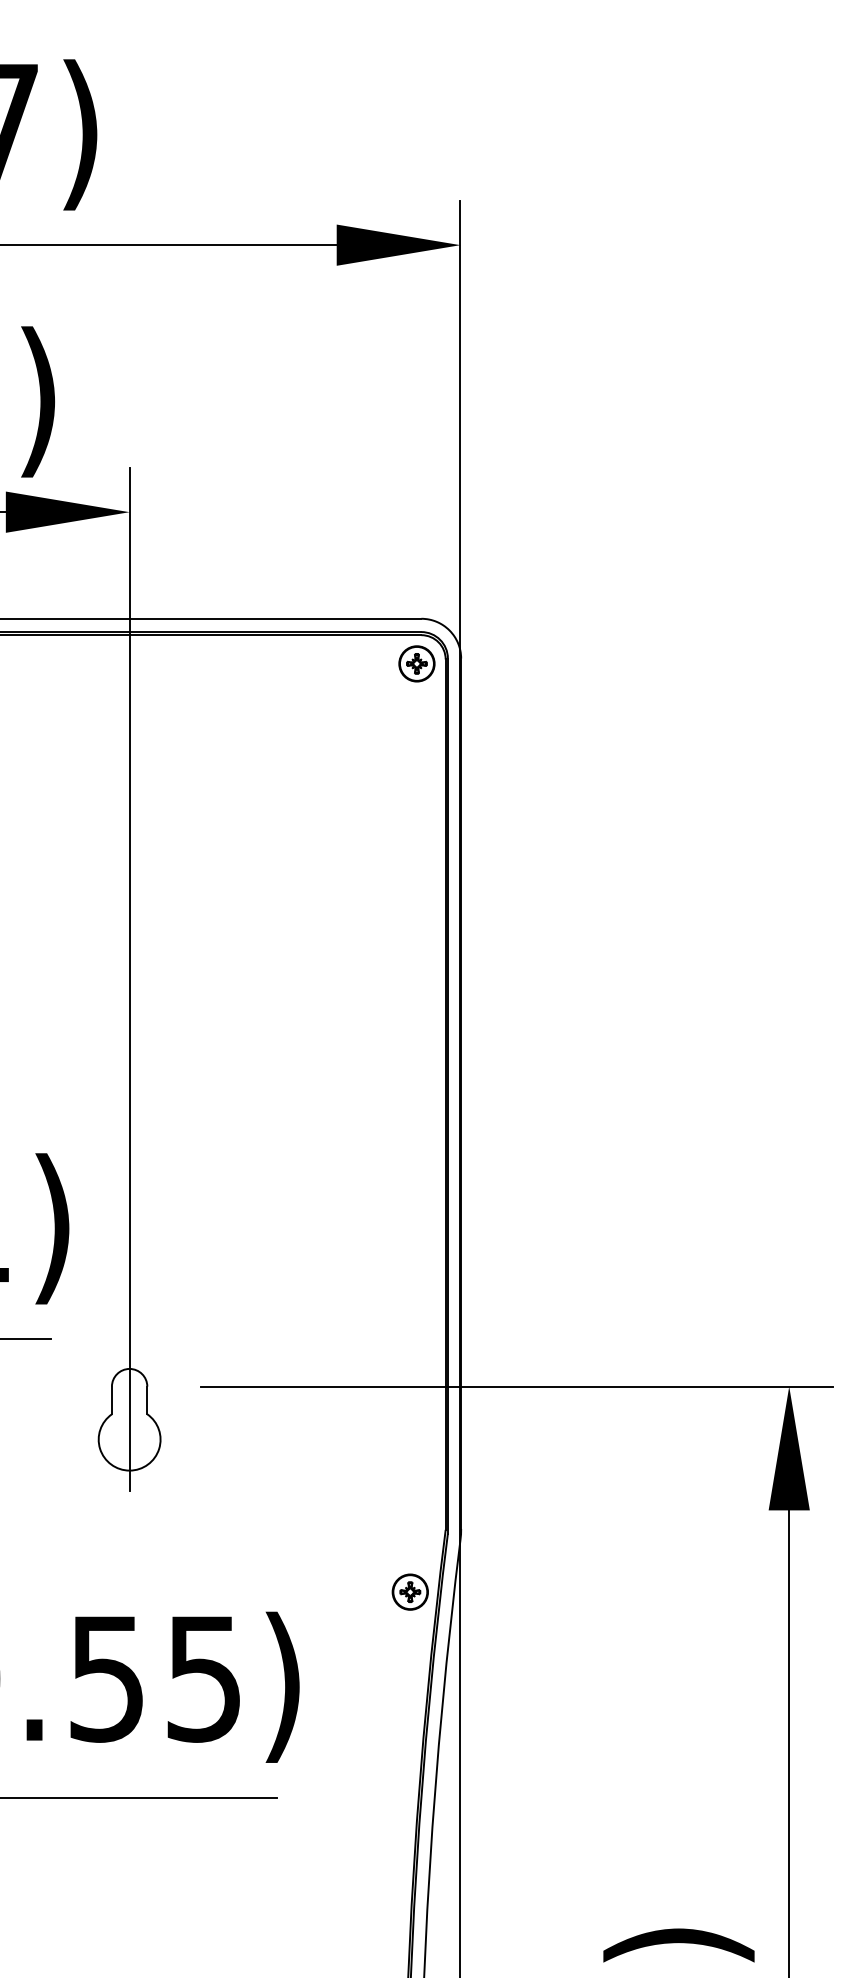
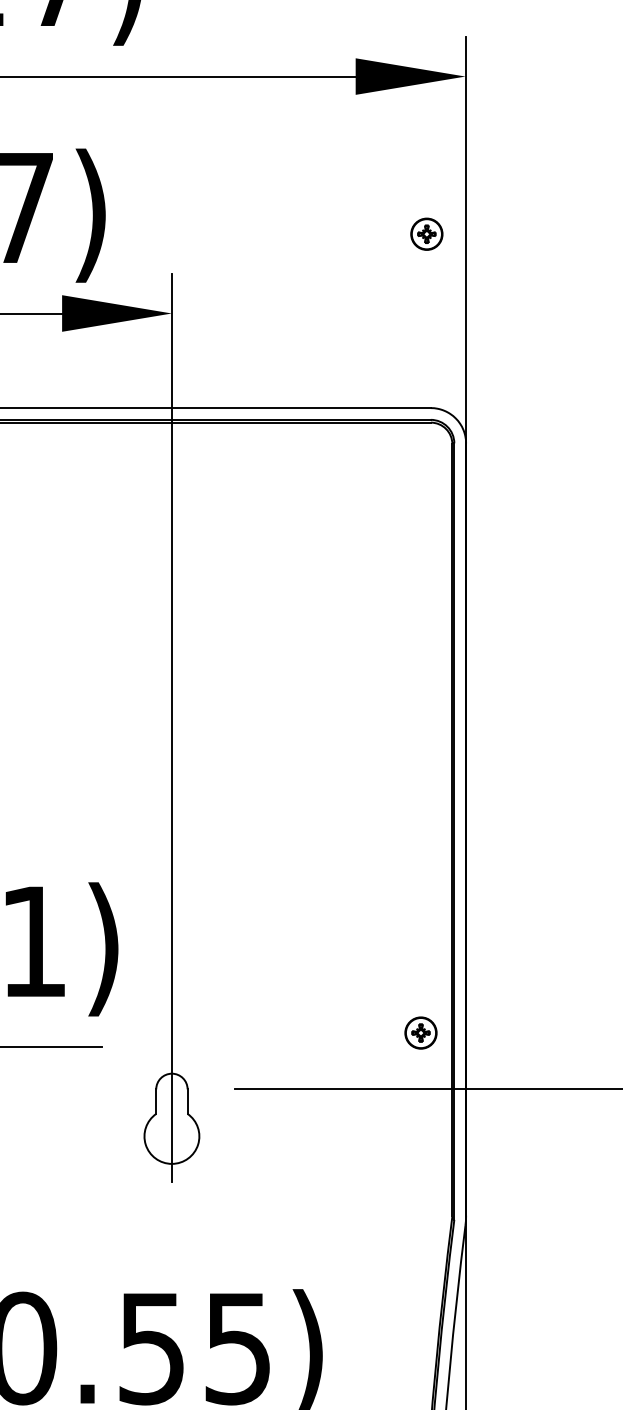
part: (416, 663) -> (426, 233), moved
part: (409, 1591) -> (420, 1032), moved

